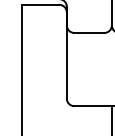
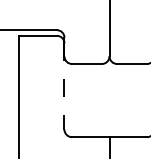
line: (66, 55) -> (64, 86), solid -> dashed

